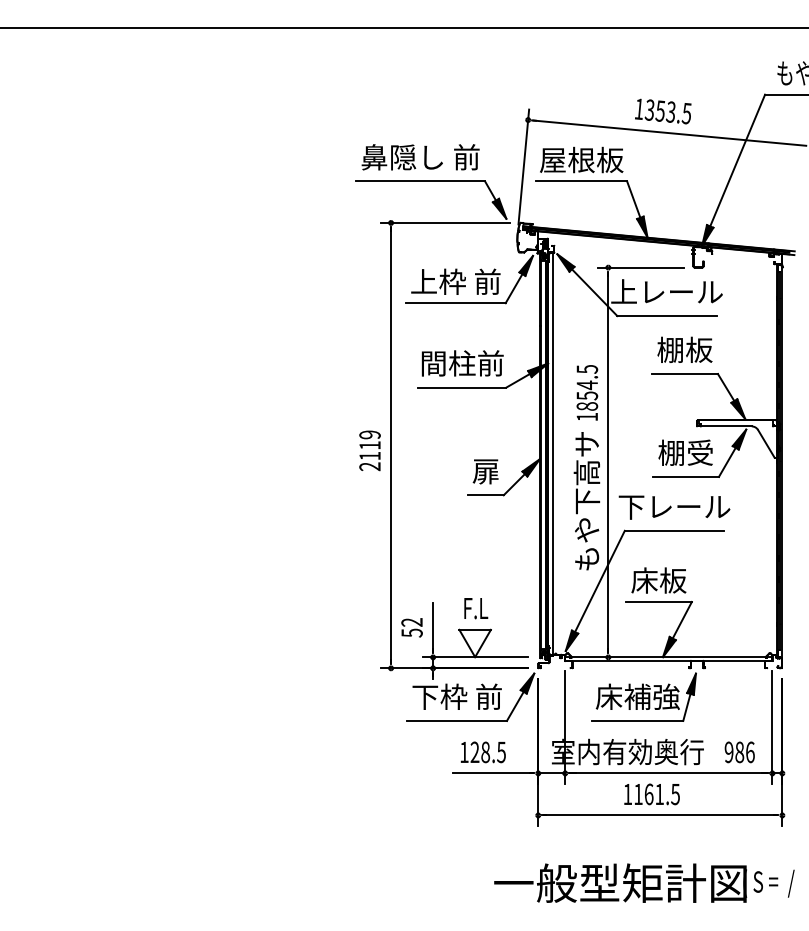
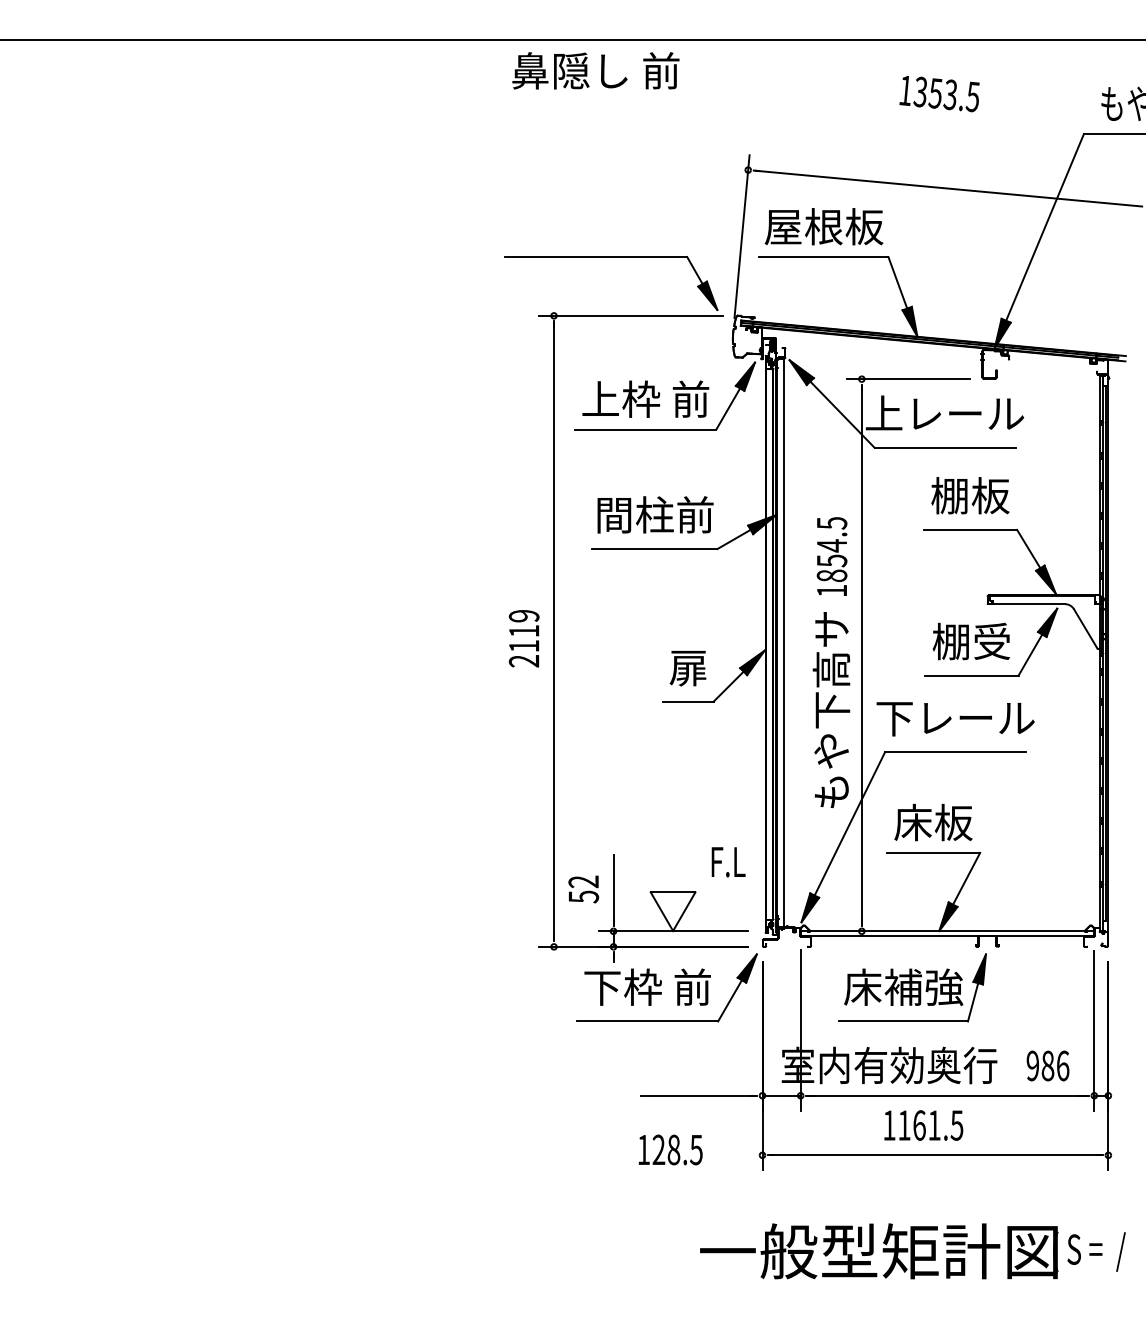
text: (663, 111) -> (939, 94), moved
text: (420, 157) -> (595, 70), moved
text: (476, 608) -> (728, 862), moved
text: (483, 752) -> (670, 1149), moved

